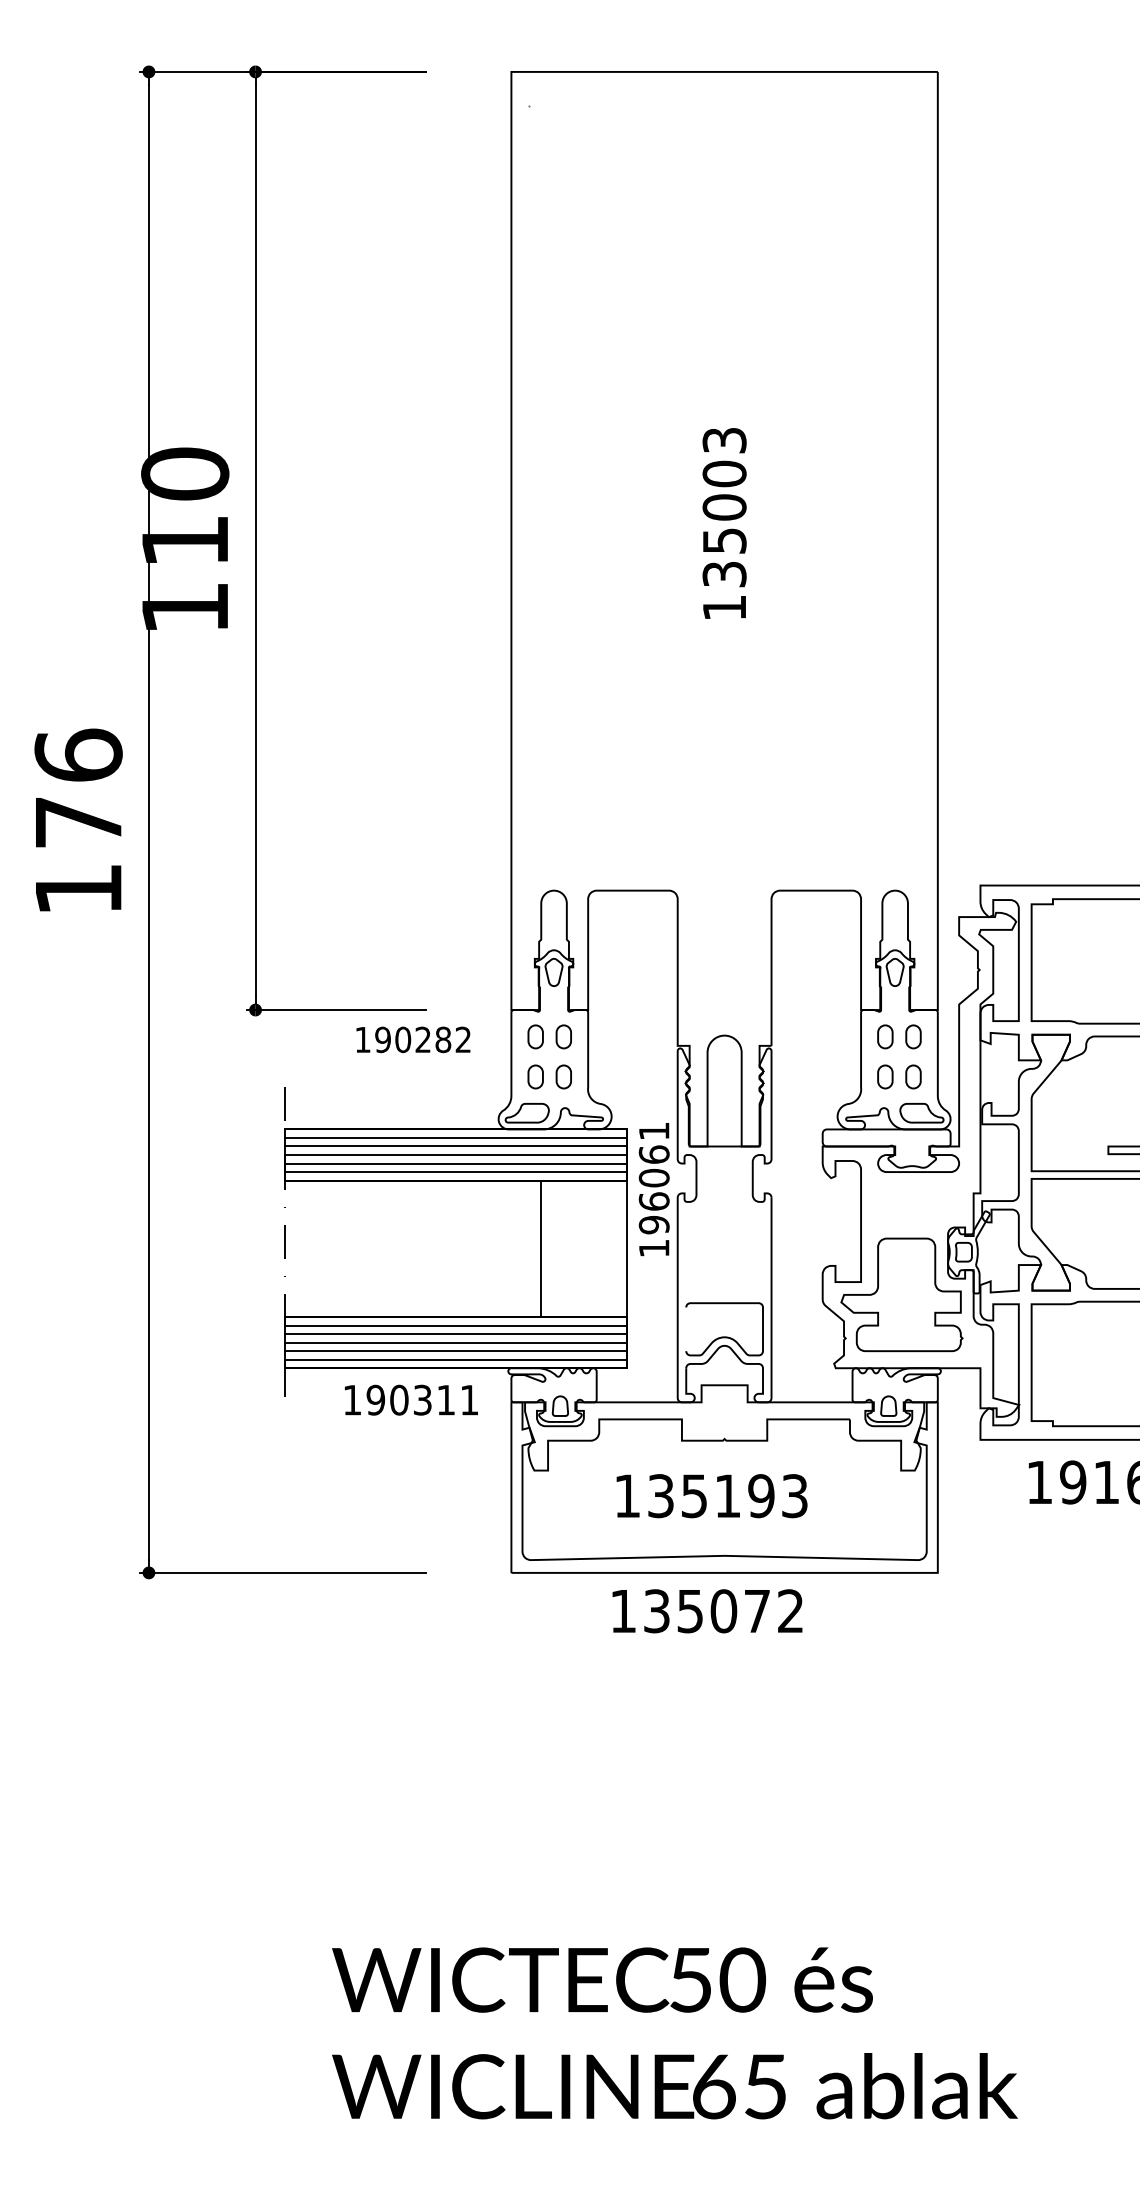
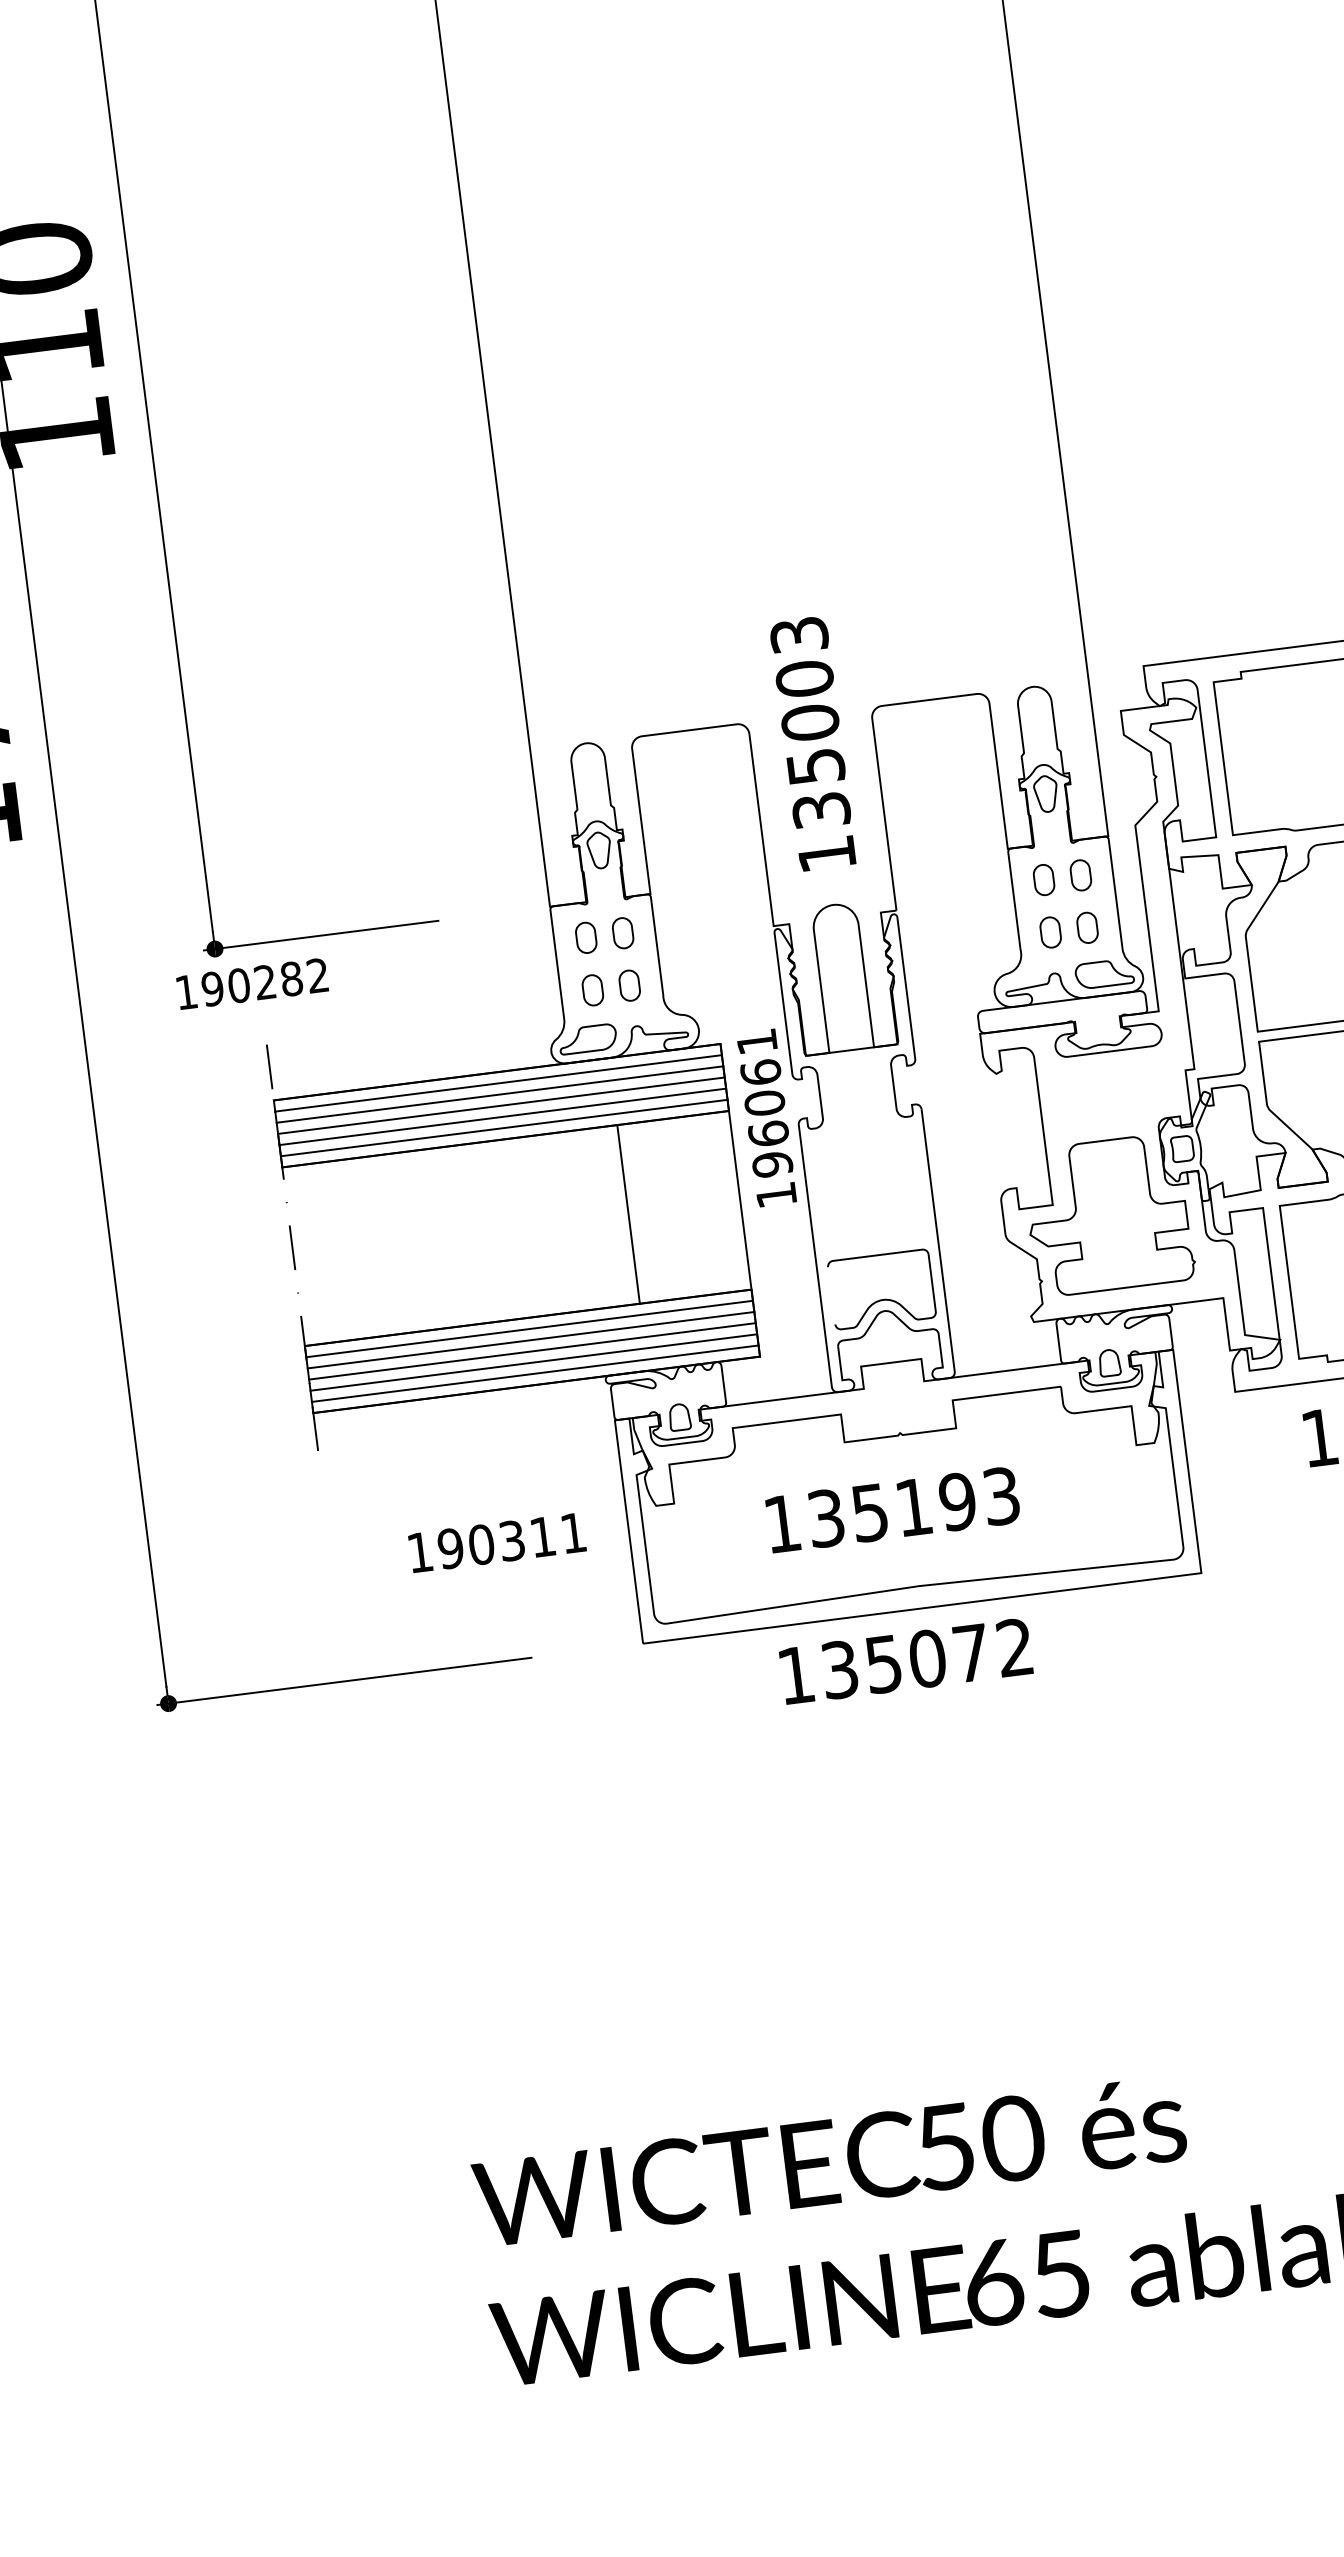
text: (724, 523) -> (812, 743), moved
text: (413, 1039) -> (252, 983), moved
text: (411, 1399) -> (497, 1541), moved

